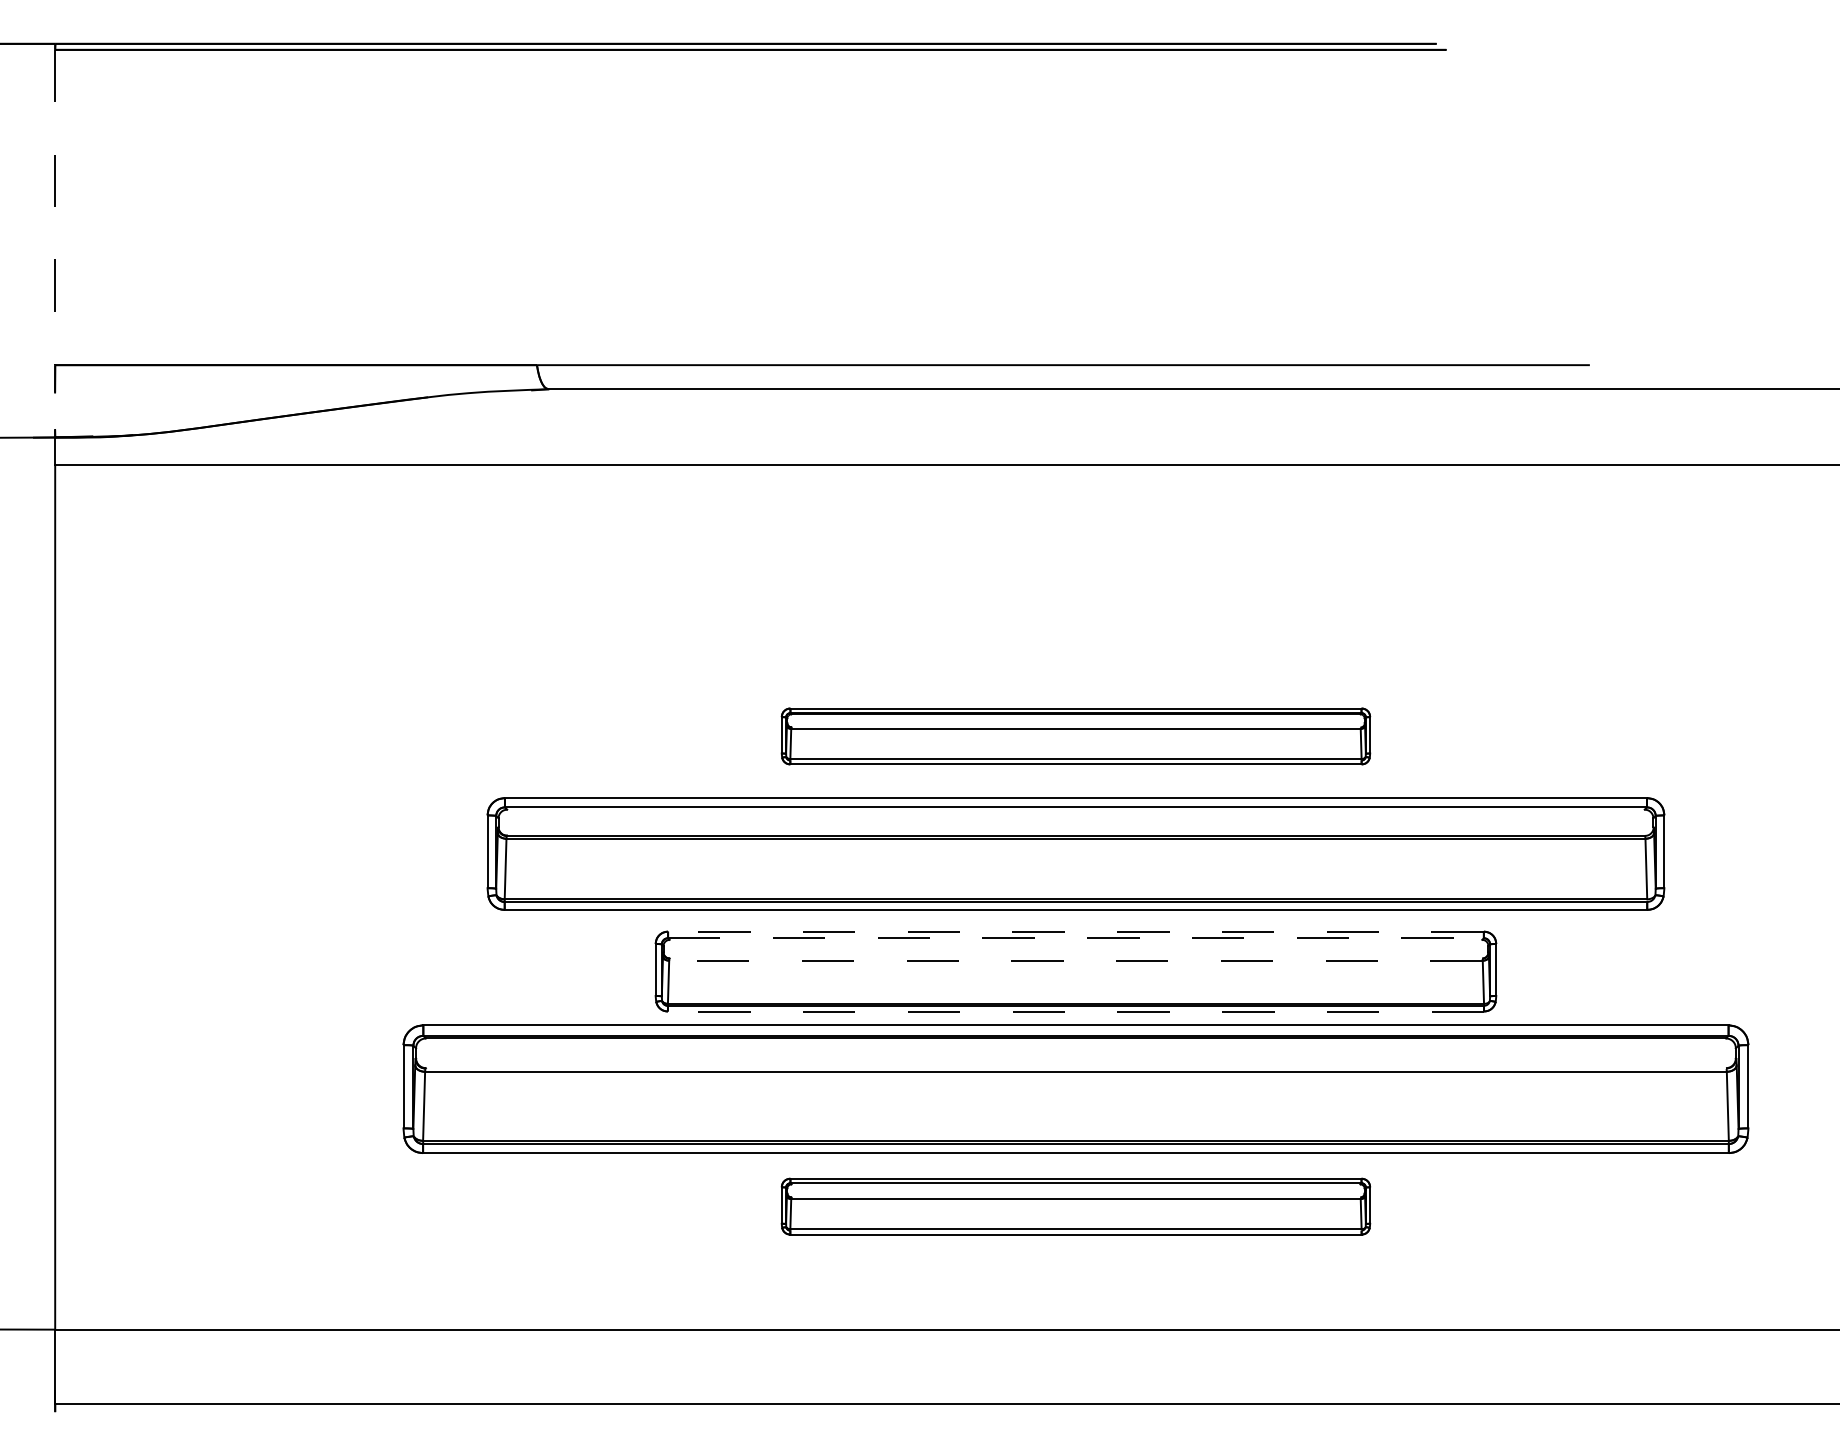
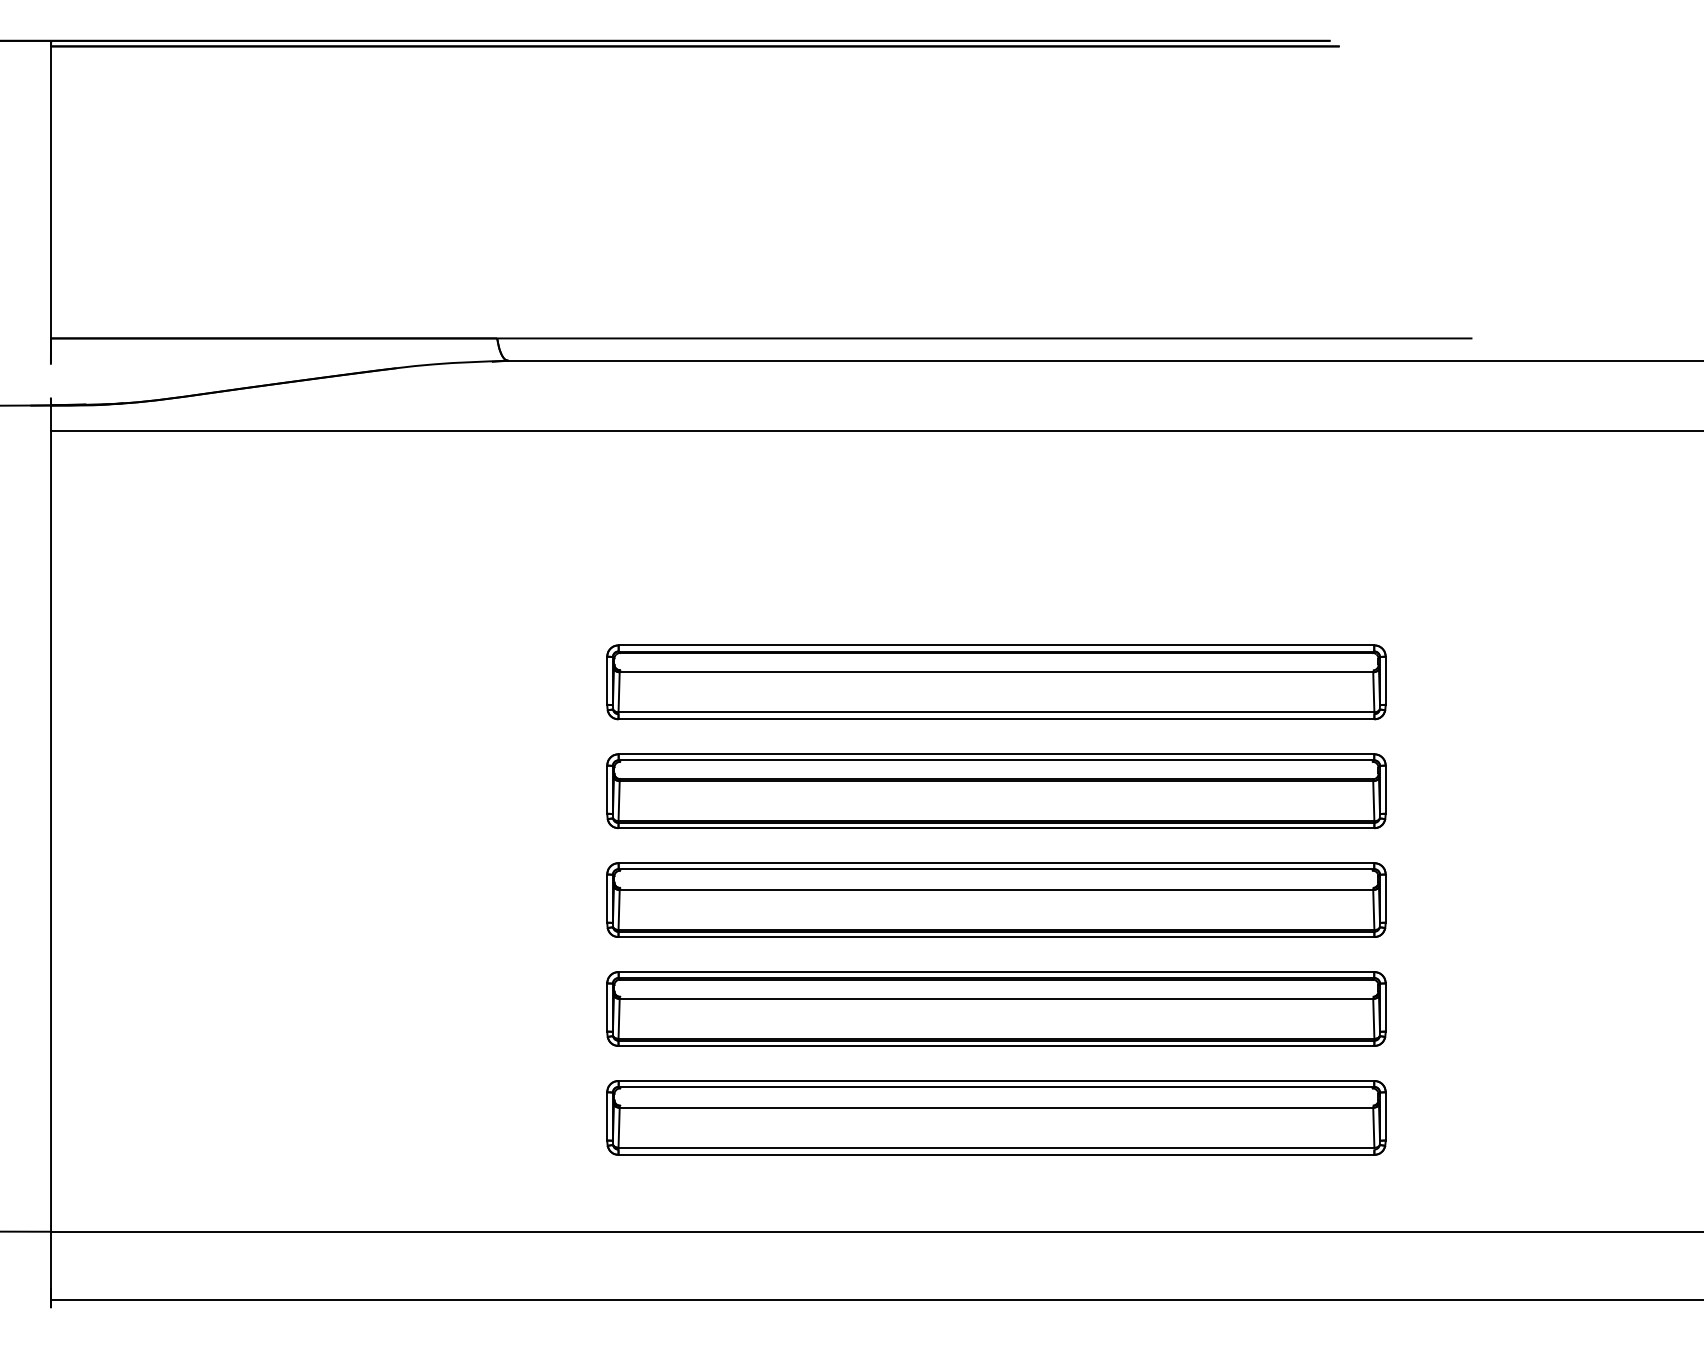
line: (55, 207) -> (51, 192), dashed -> solid
part: (1075, 736) -> (996, 682), size x1.43
part: (1075, 853) -> (996, 790), size x0.71
line: (1075, 931) -> (996, 862), dashed -> solid
line: (1075, 938) -> (996, 869), dashed -> solid
line: (1075, 960) -> (996, 889), dashed -> solid
line: (1075, 1011) -> (996, 937), dashed -> solid
part: (1075, 1088) -> (996, 1008), size x0.62
part: (1075, 1206) -> (996, 1117), size x1.43

